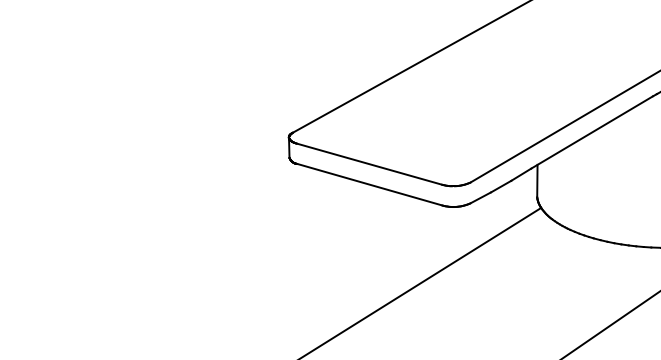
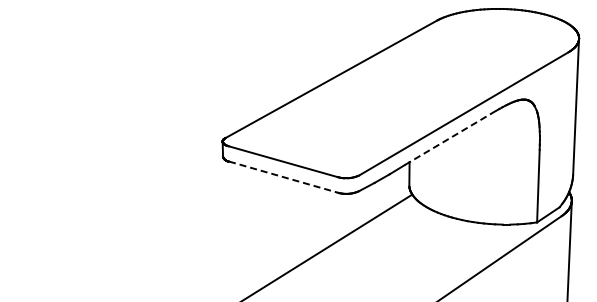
line: (593, 132) -> (451, 137), solid -> dashed
line: (369, 185) -> (283, 177), solid -> dashed

